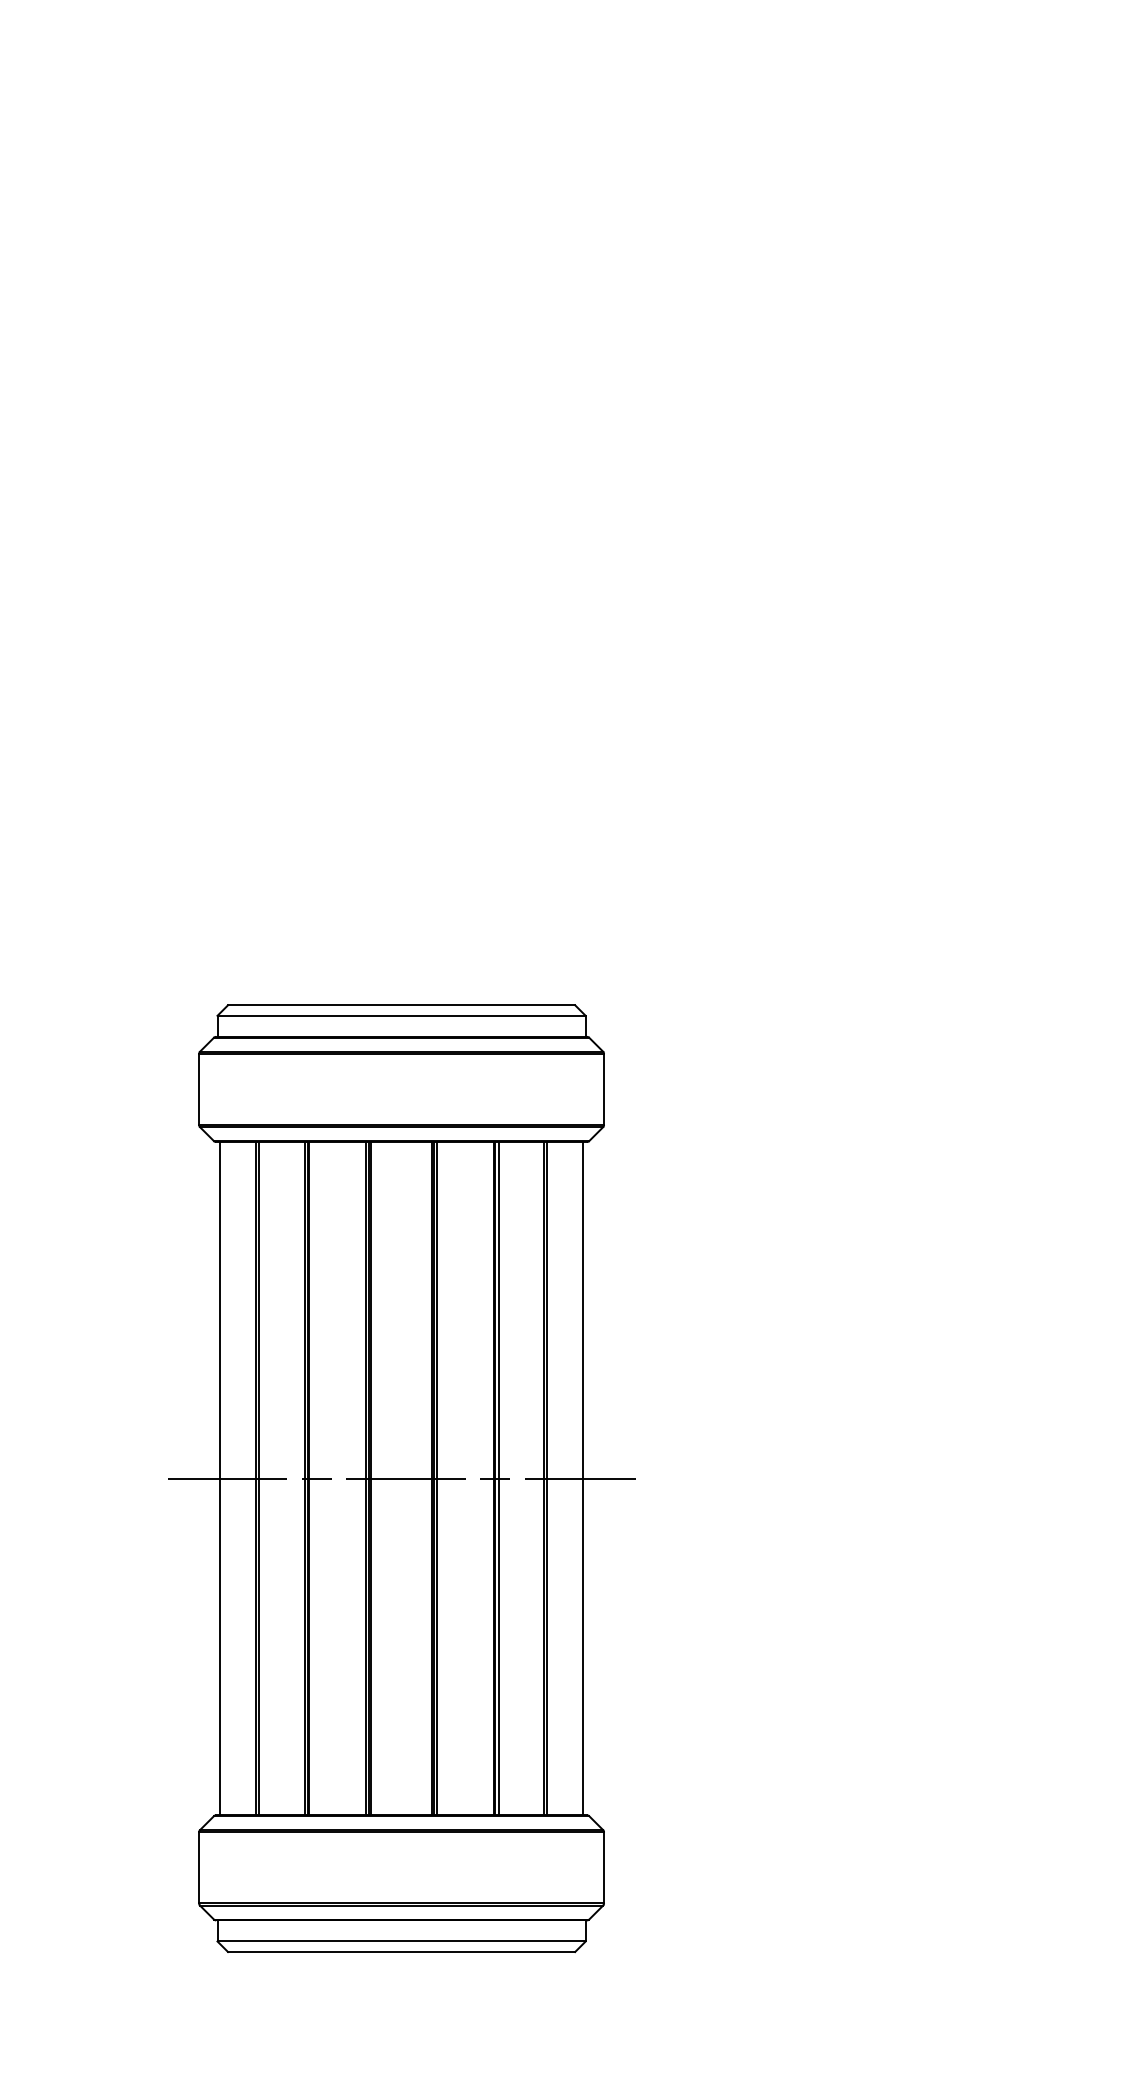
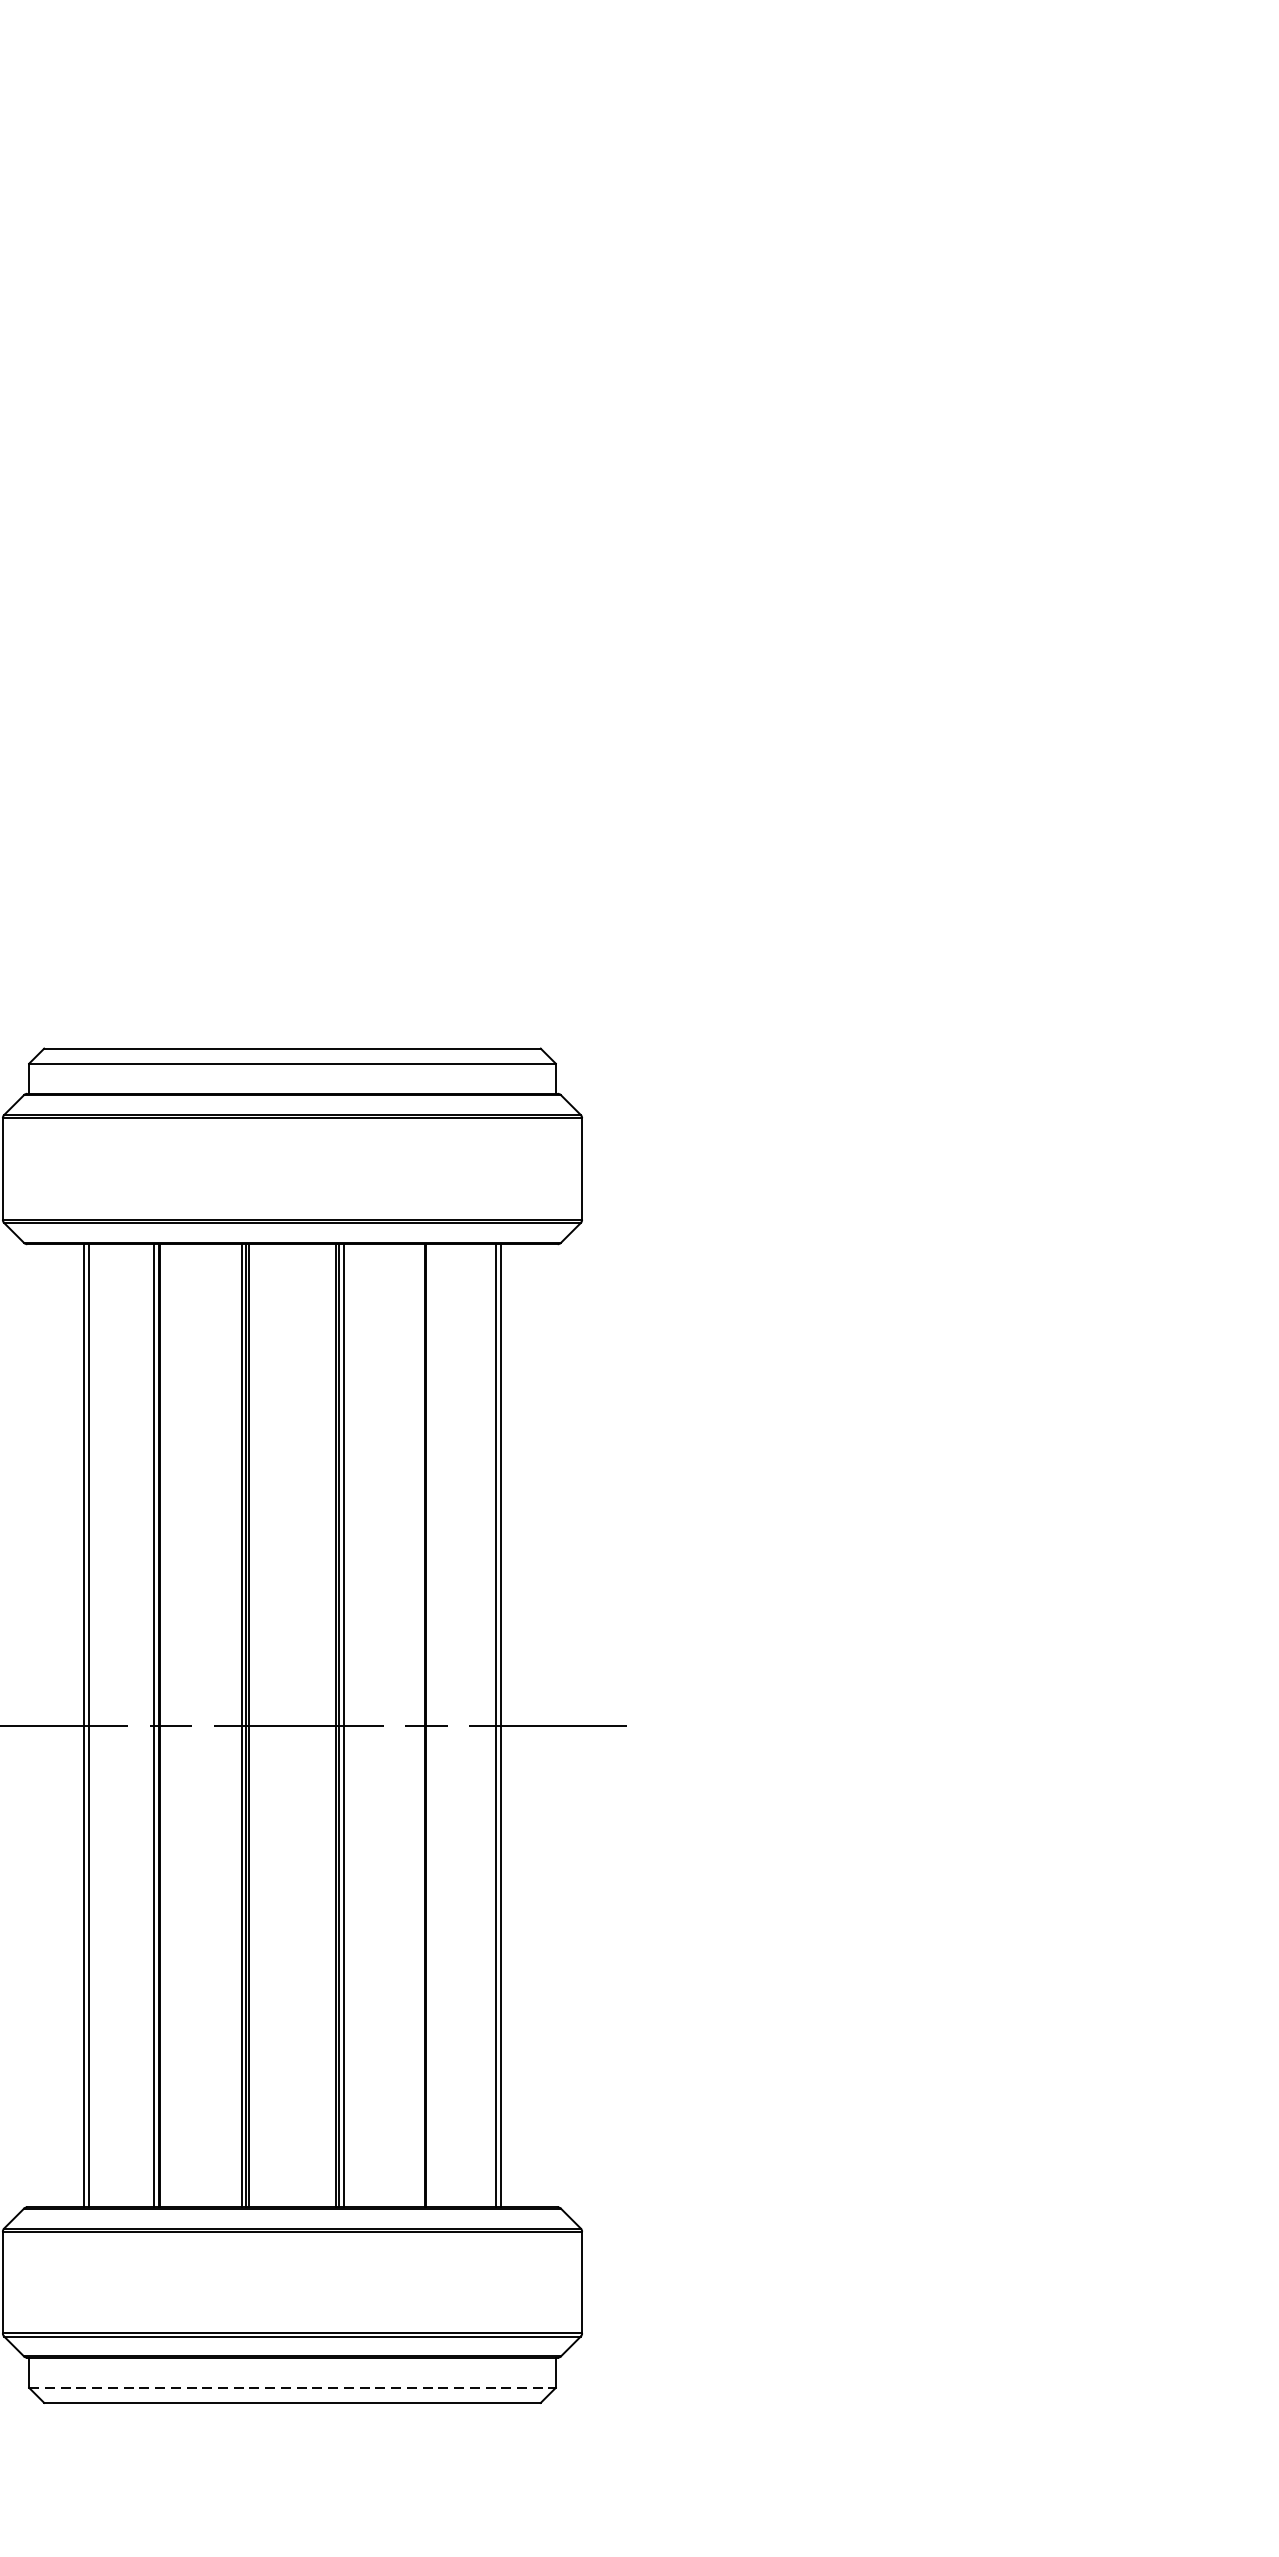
line: (220, 1478) -> (33, 1725), removed
line: (498, 1478) -> (431, 1725), removed
line: (583, 1478) -> (552, 1725), removed
line: (402, 1941) -> (293, 2387), solid -> dashed

